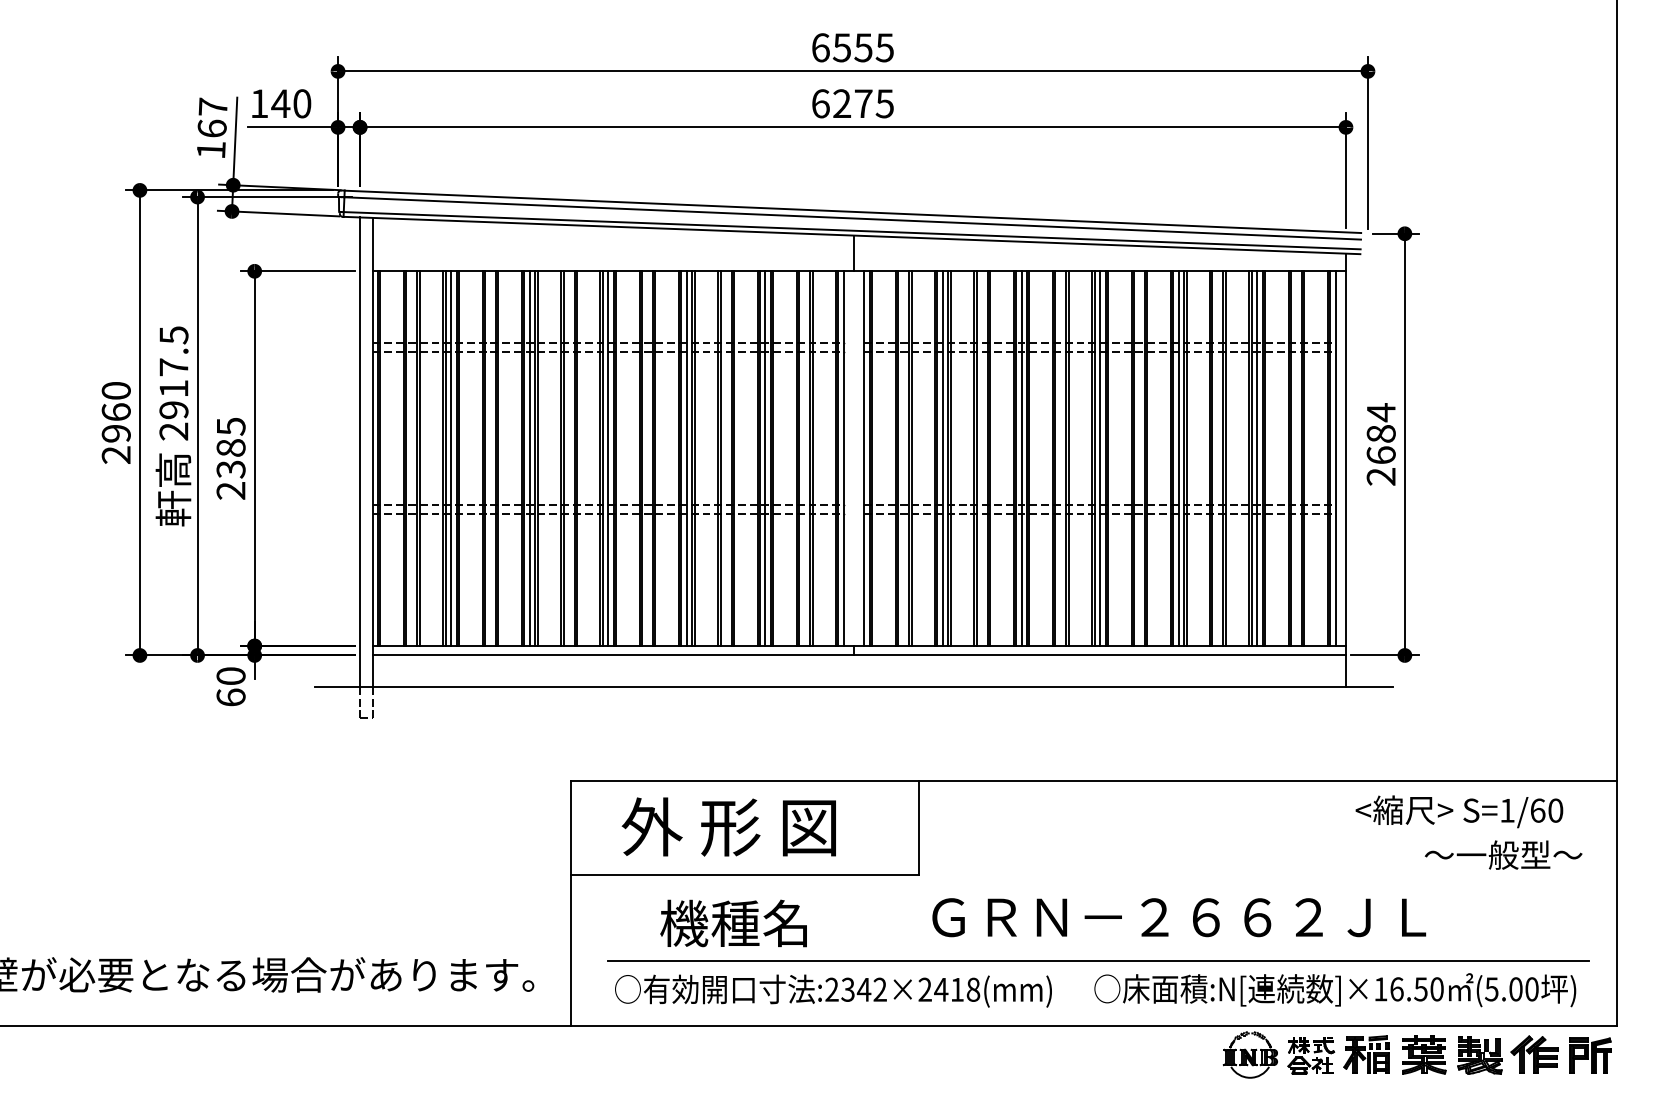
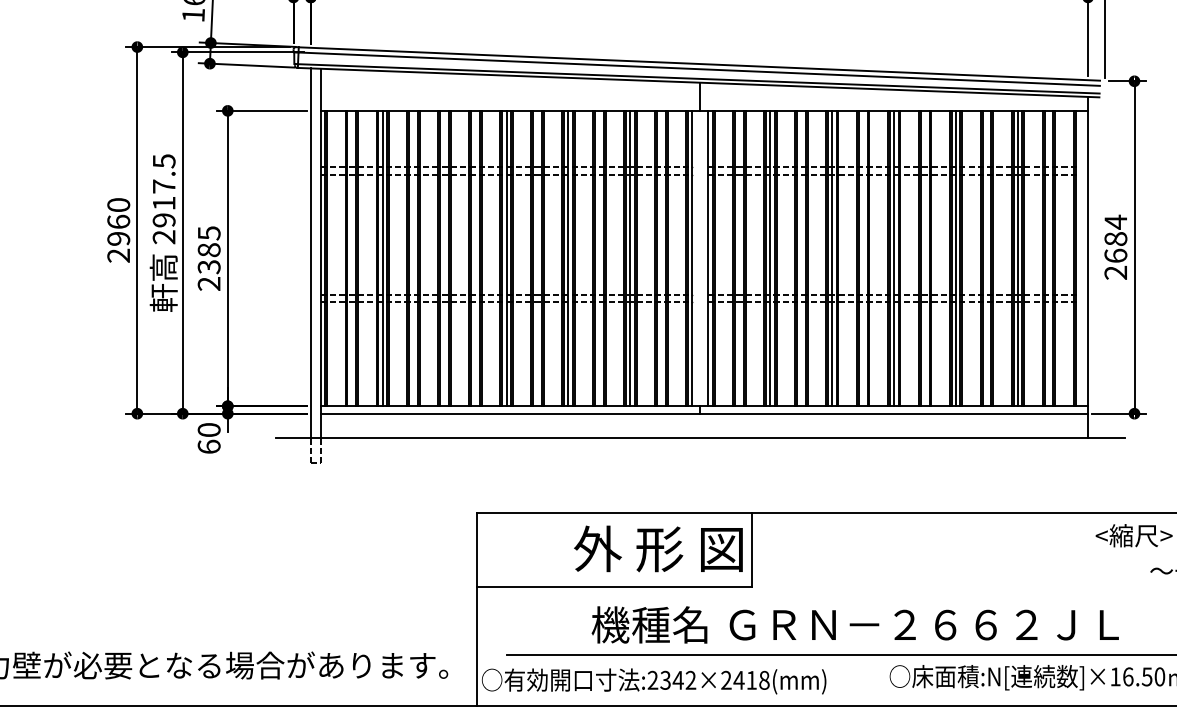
line: (529, 458) -> (444, 258), removed
line: (1335, 458) -> (1079, 258), removed
text: (728, 826) -> (658, 548), moved
text: (1179, 917) -> (924, 624), moved
text: (733, 923) -> (649, 624), moved
text: (833, 990) -> (654, 680), moved

